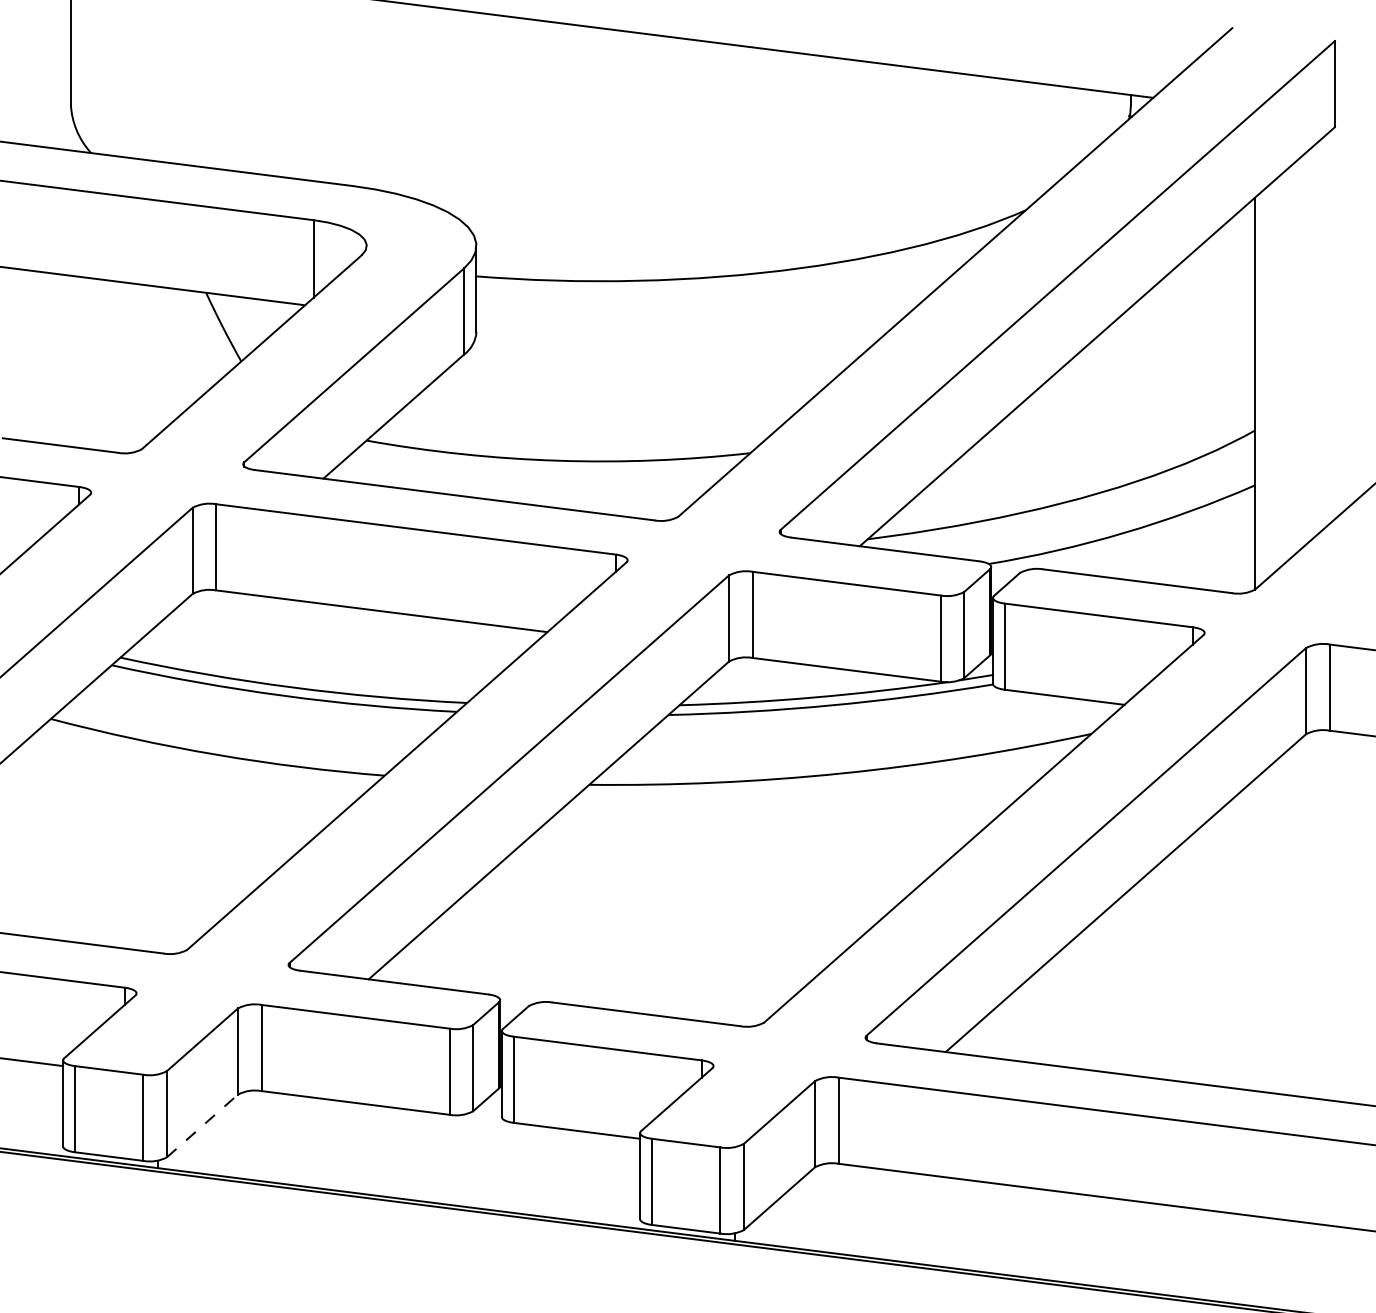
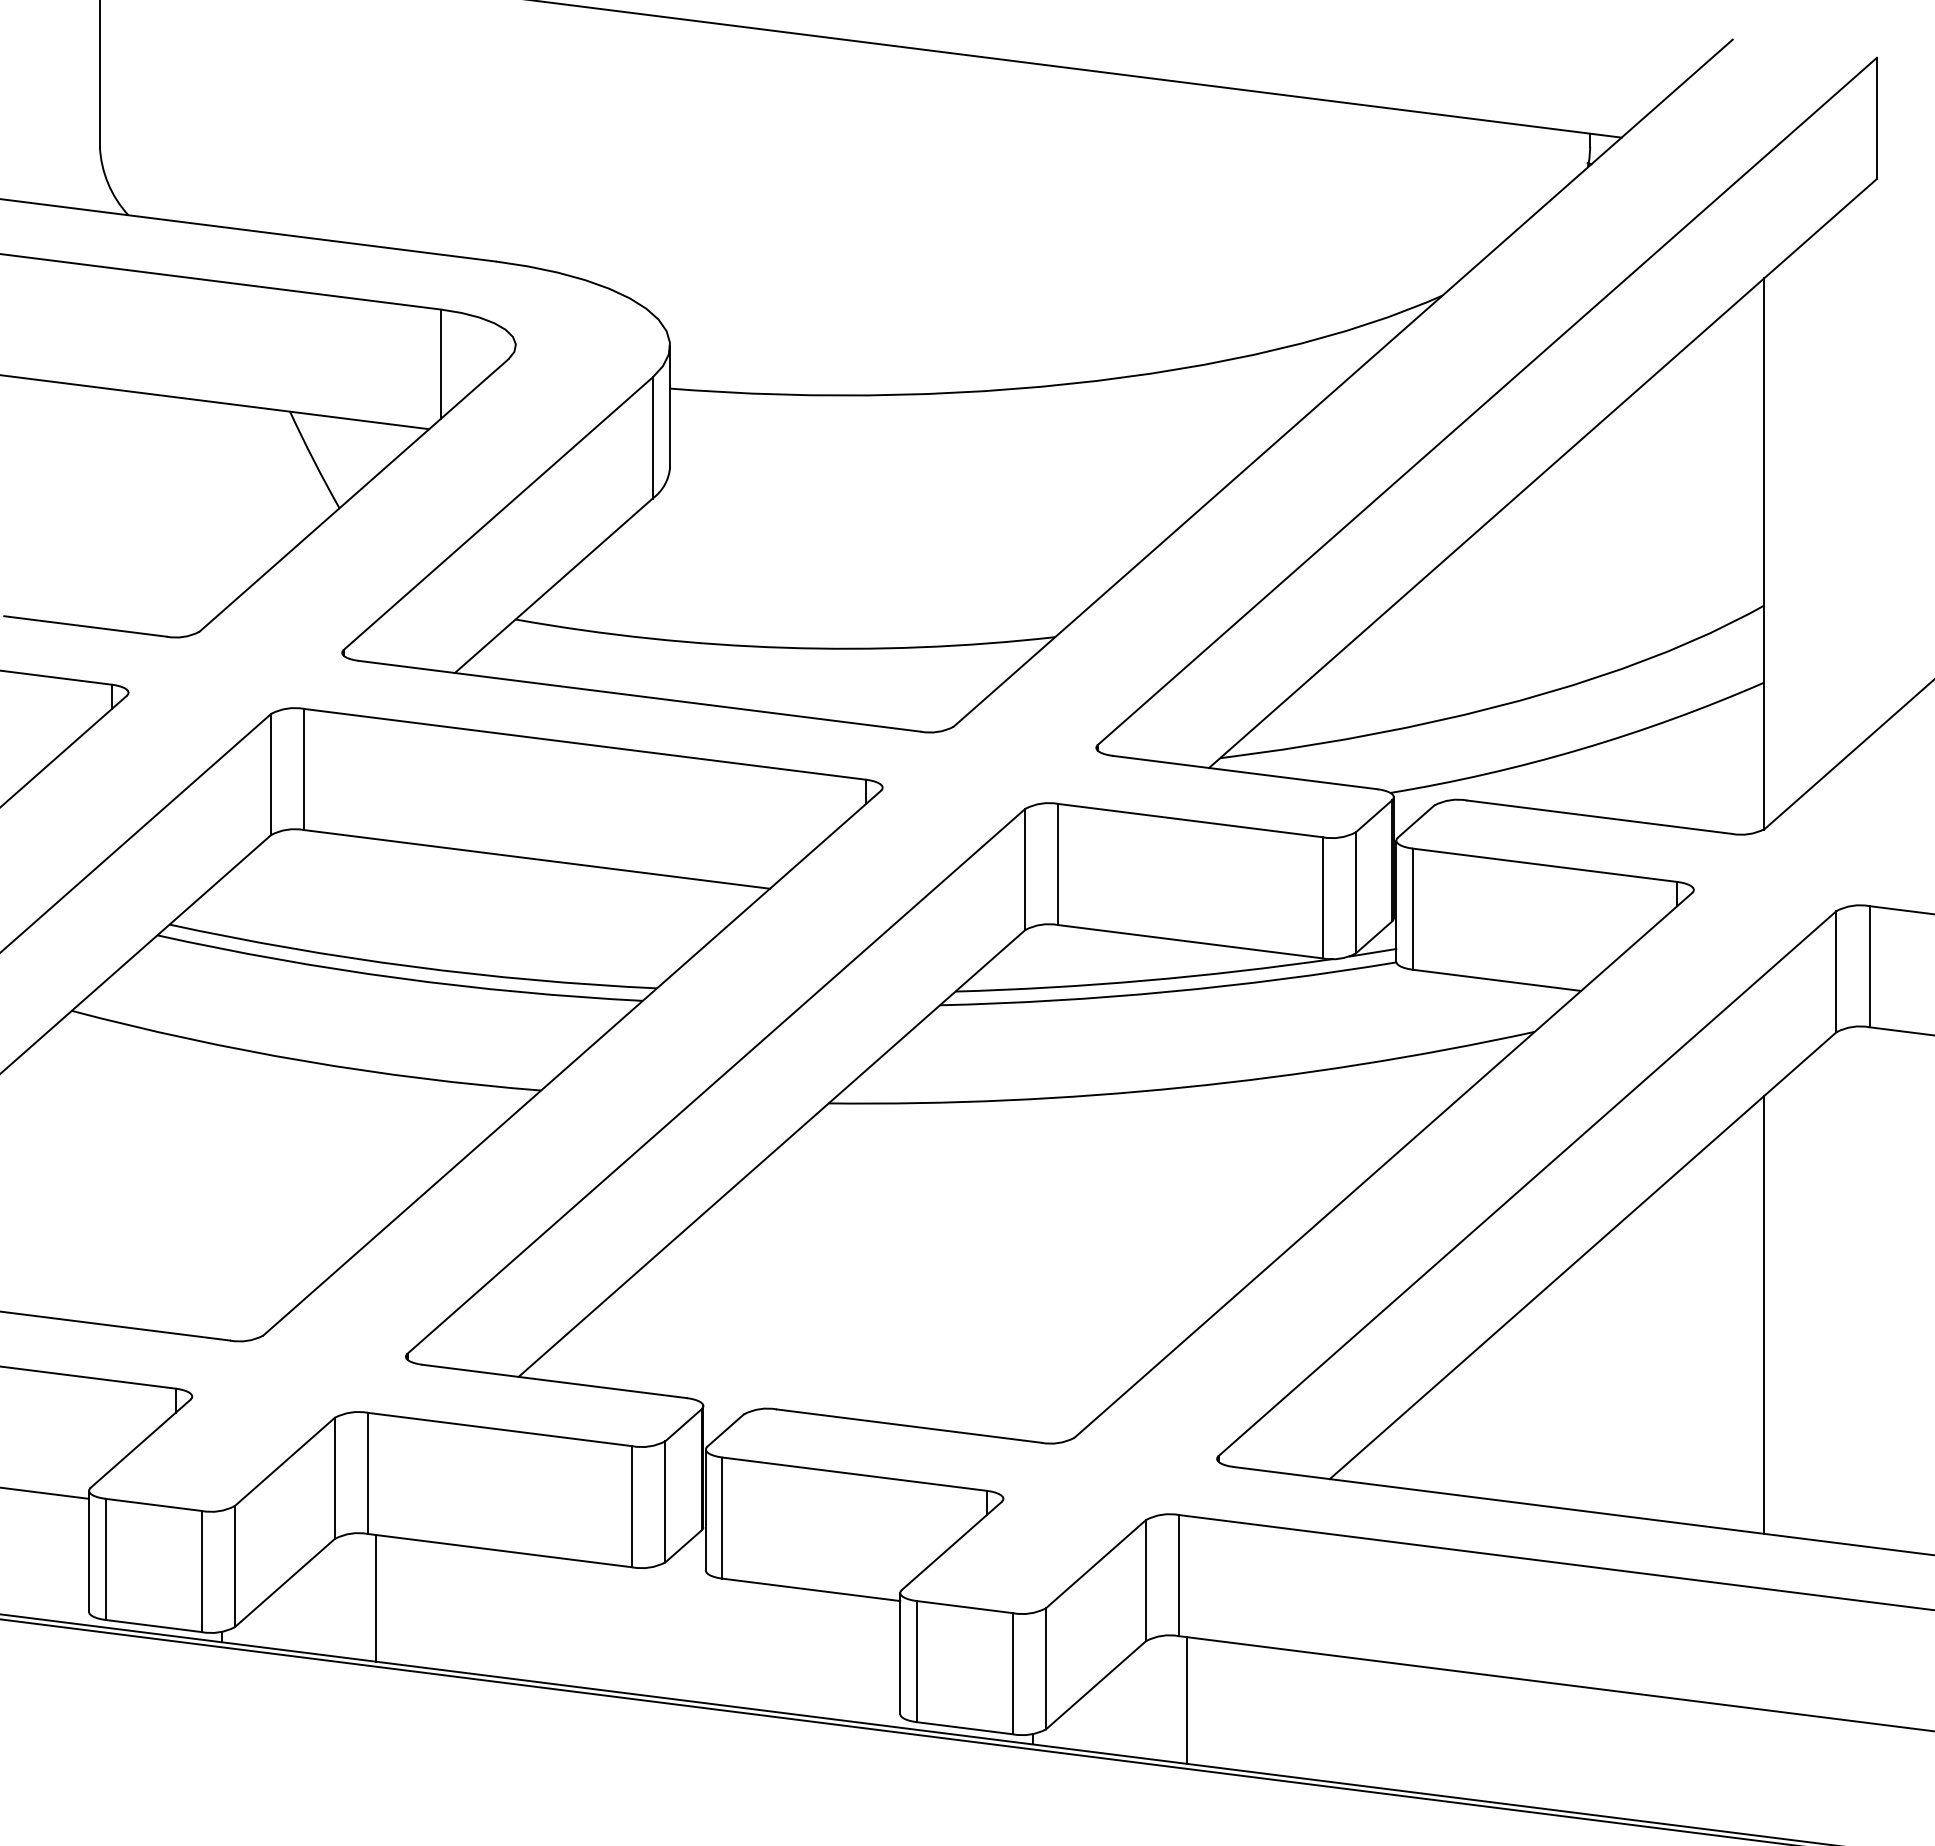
line: (1254, 934) -> (1764, 1314), added
line: (202, 1126) -> (284, 1583), dashed -> solid
line: (267, 1136) -> (376, 1598), added
line: (844, 1209) -> (1187, 1700), added

